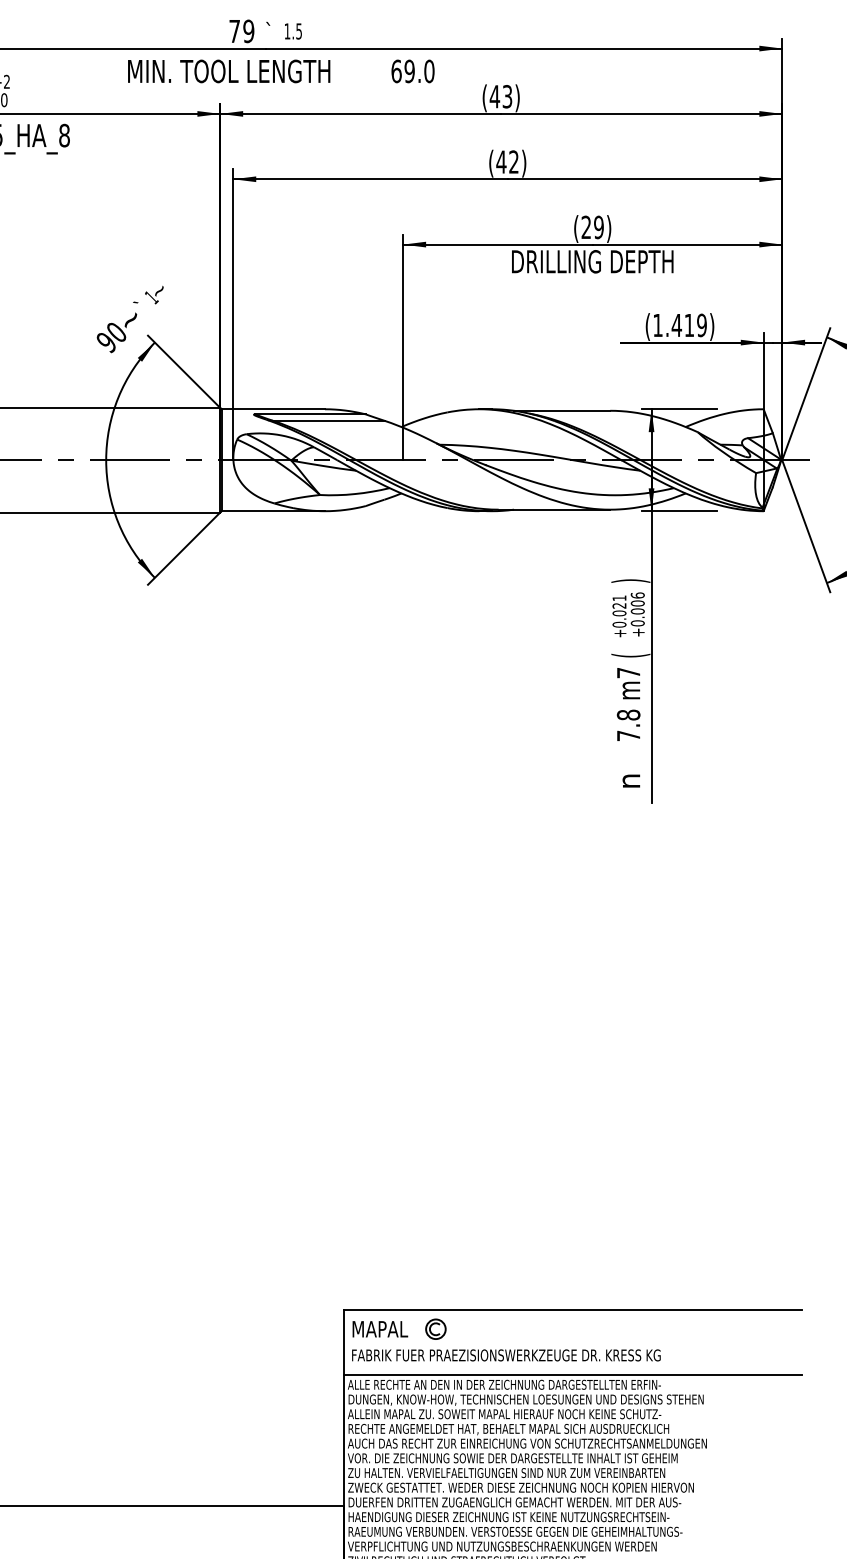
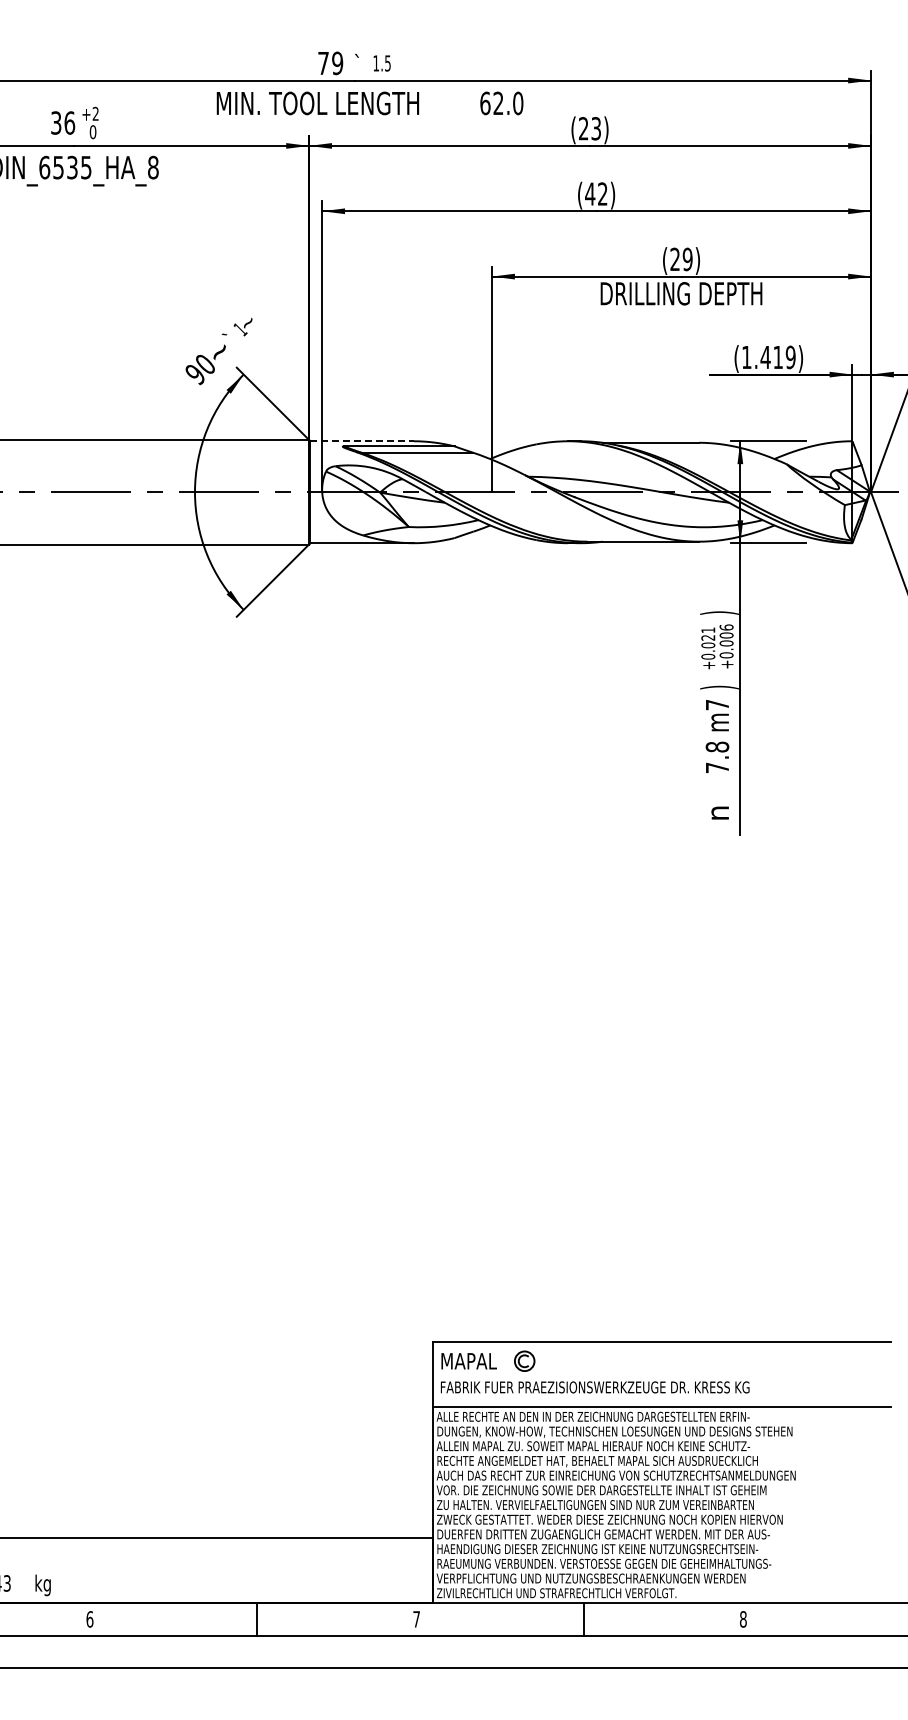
text: (409, 71) -> (498, 103), 69.0 -> 62.0
text: (494, 96) -> (583, 128), (43) -> (23)
line: (273, 409) -> (362, 441), solid -> dashed
text: (630, 655) -> (719, 687), ( -> )

